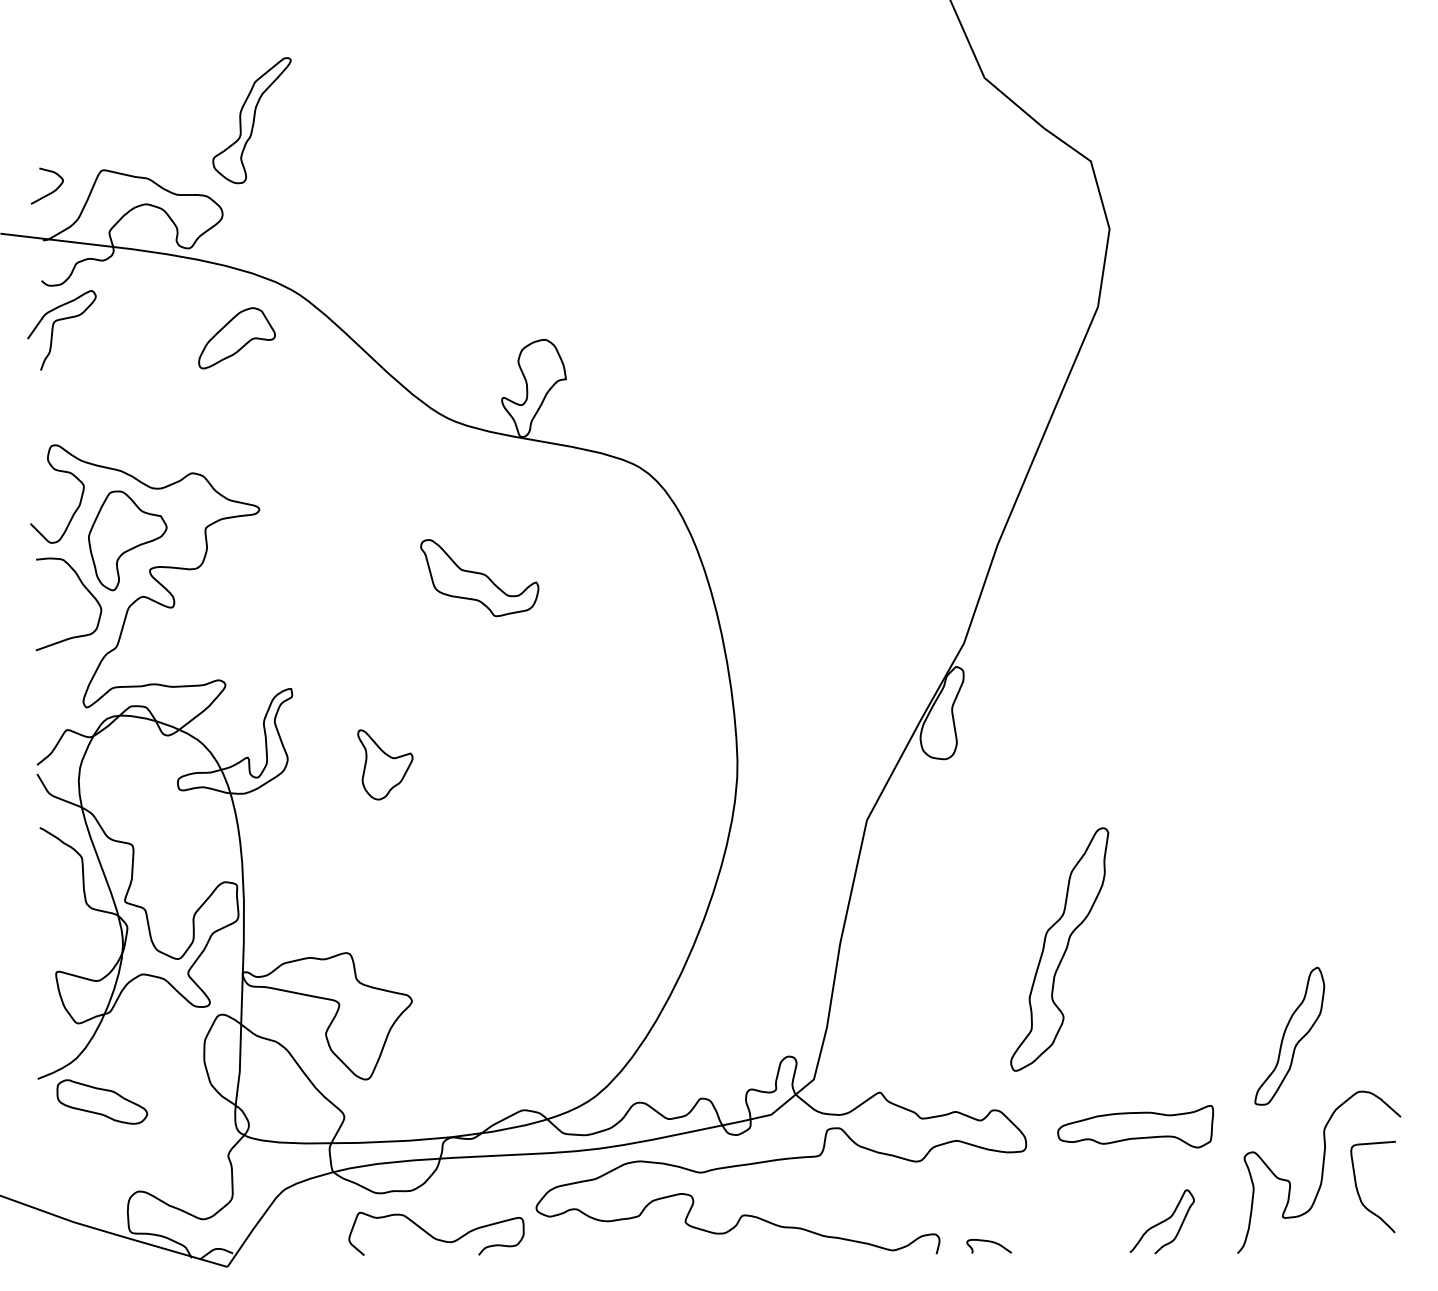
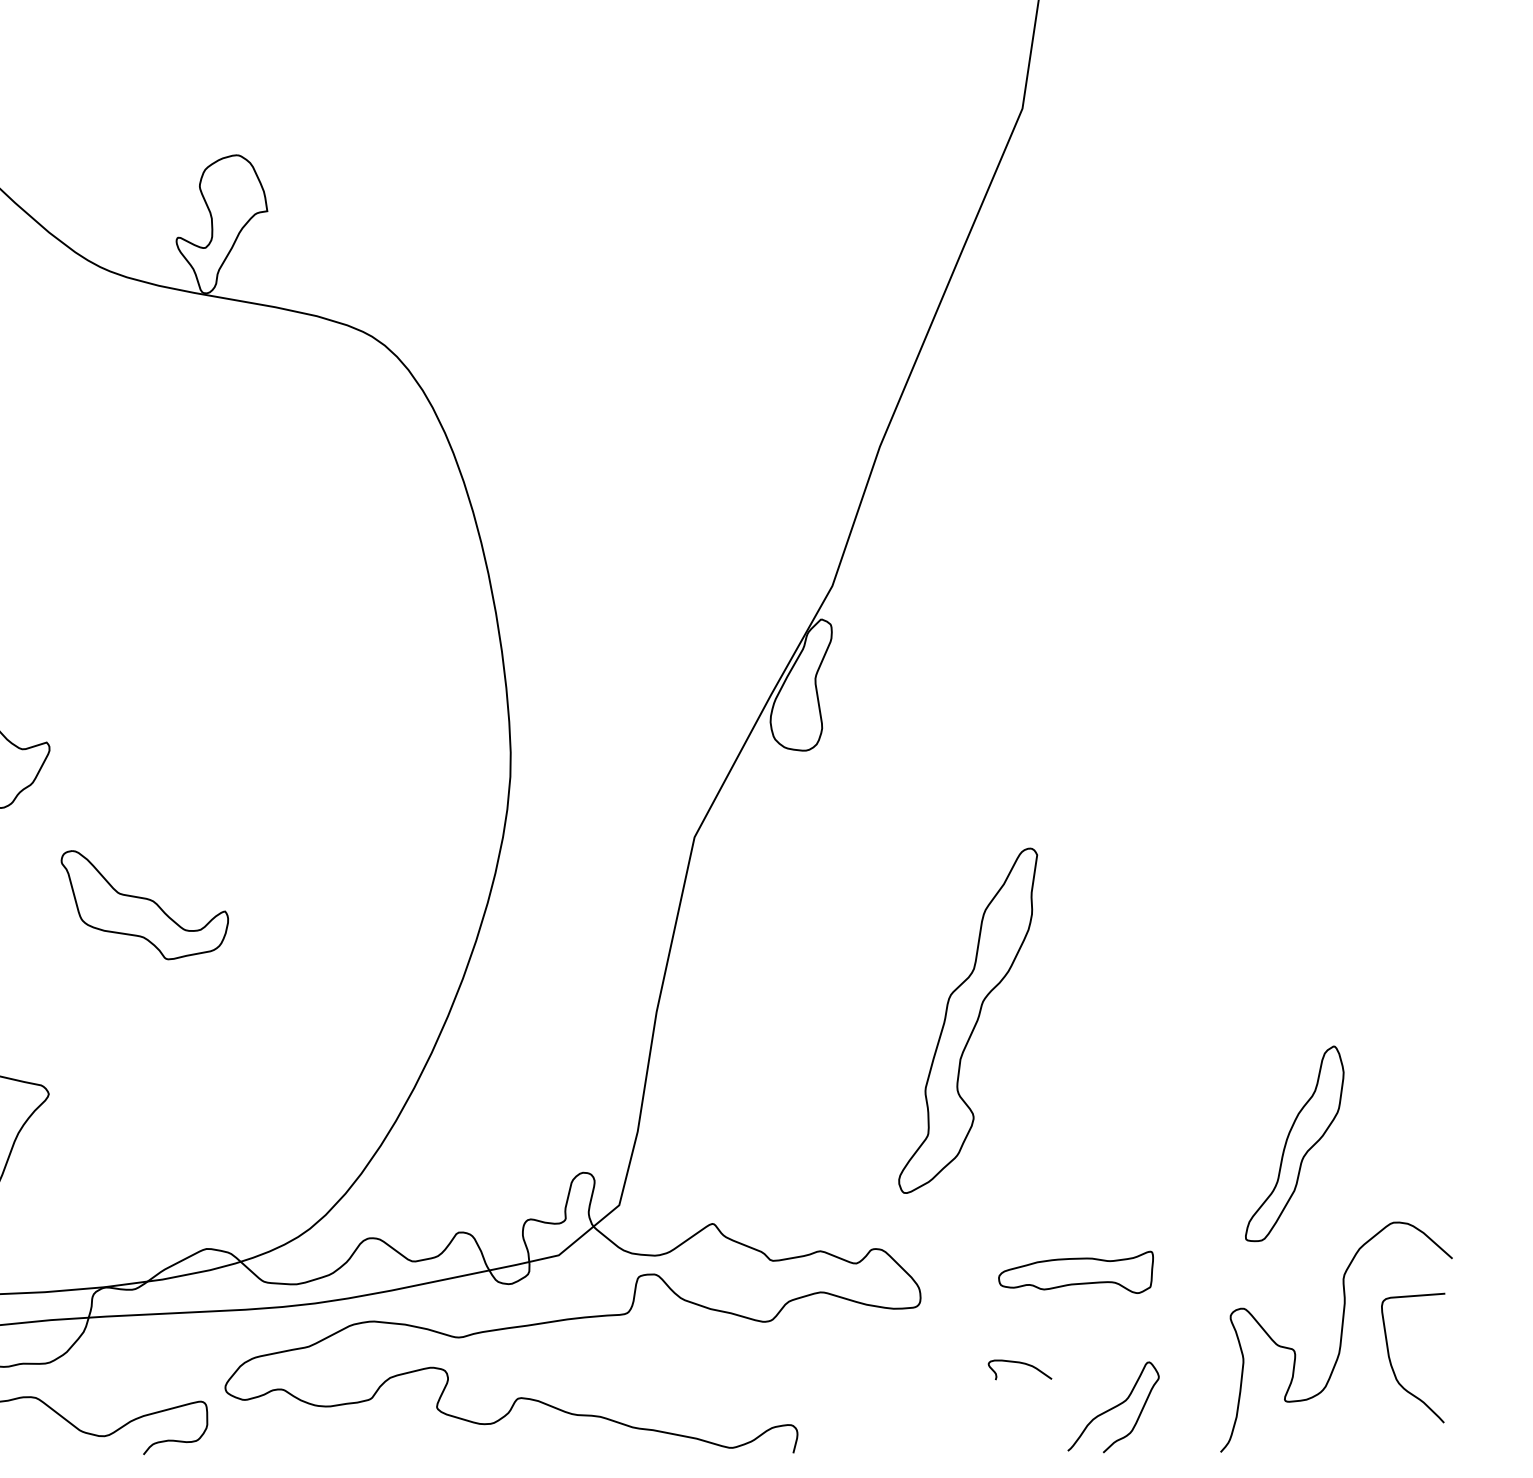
part: (479, 578) -> (144, 905), moved
part: (1135, 1126) -> (1075, 1272), size x0.7
curve: (988, 1242) -> (1018, 1364), moved

